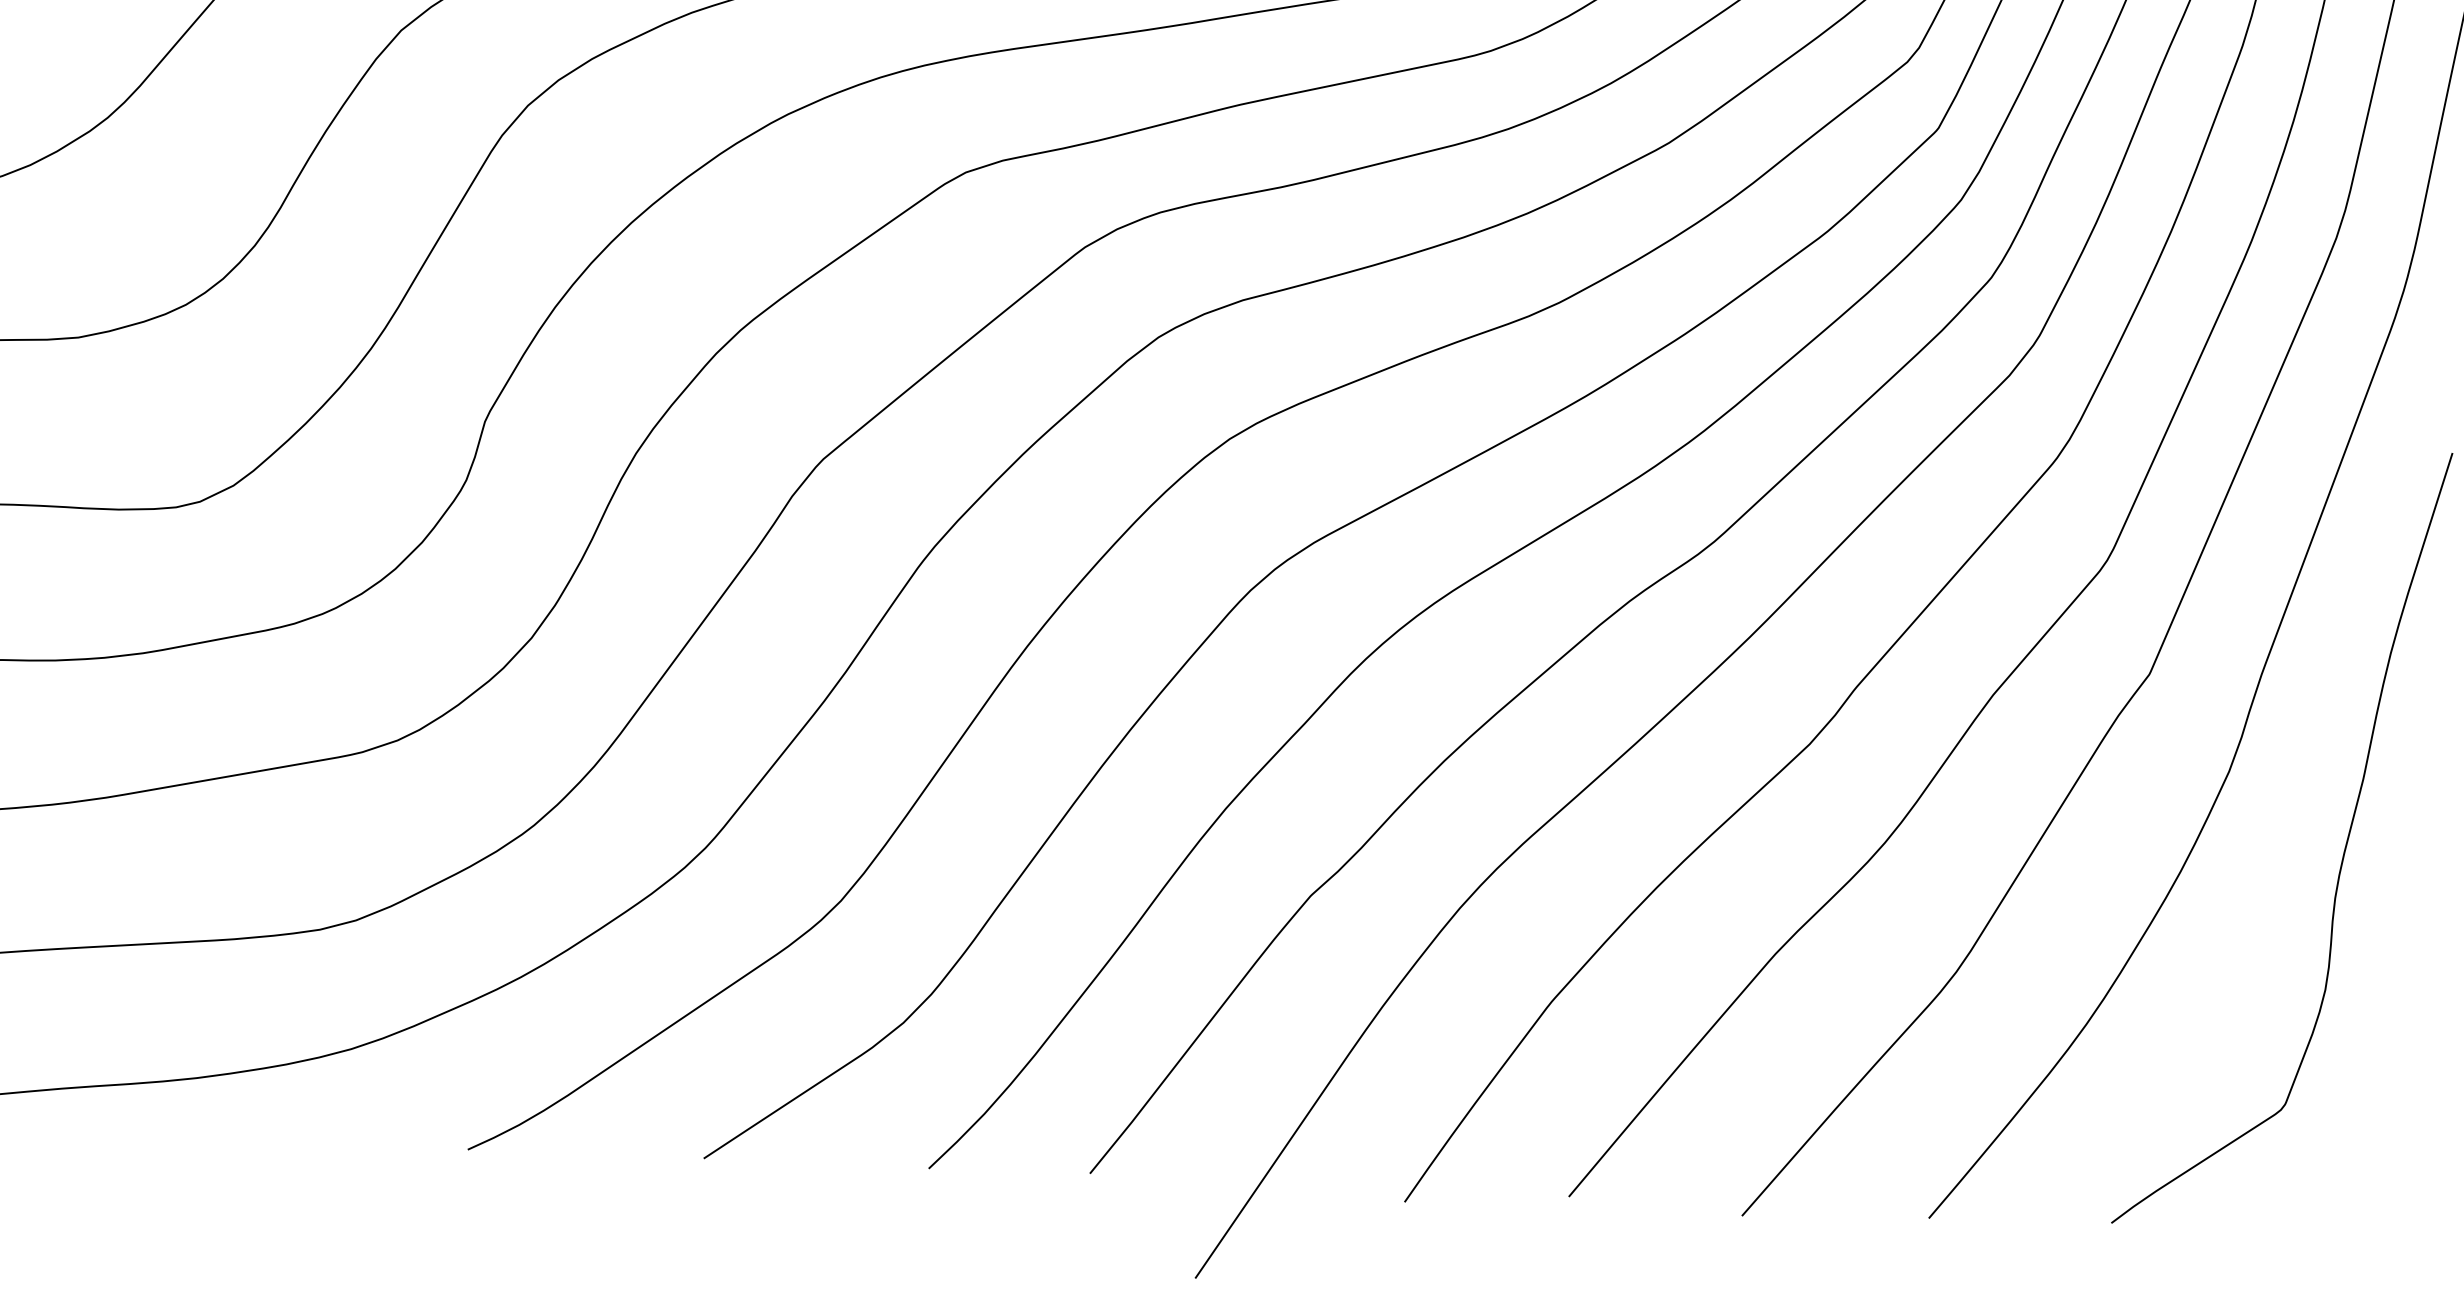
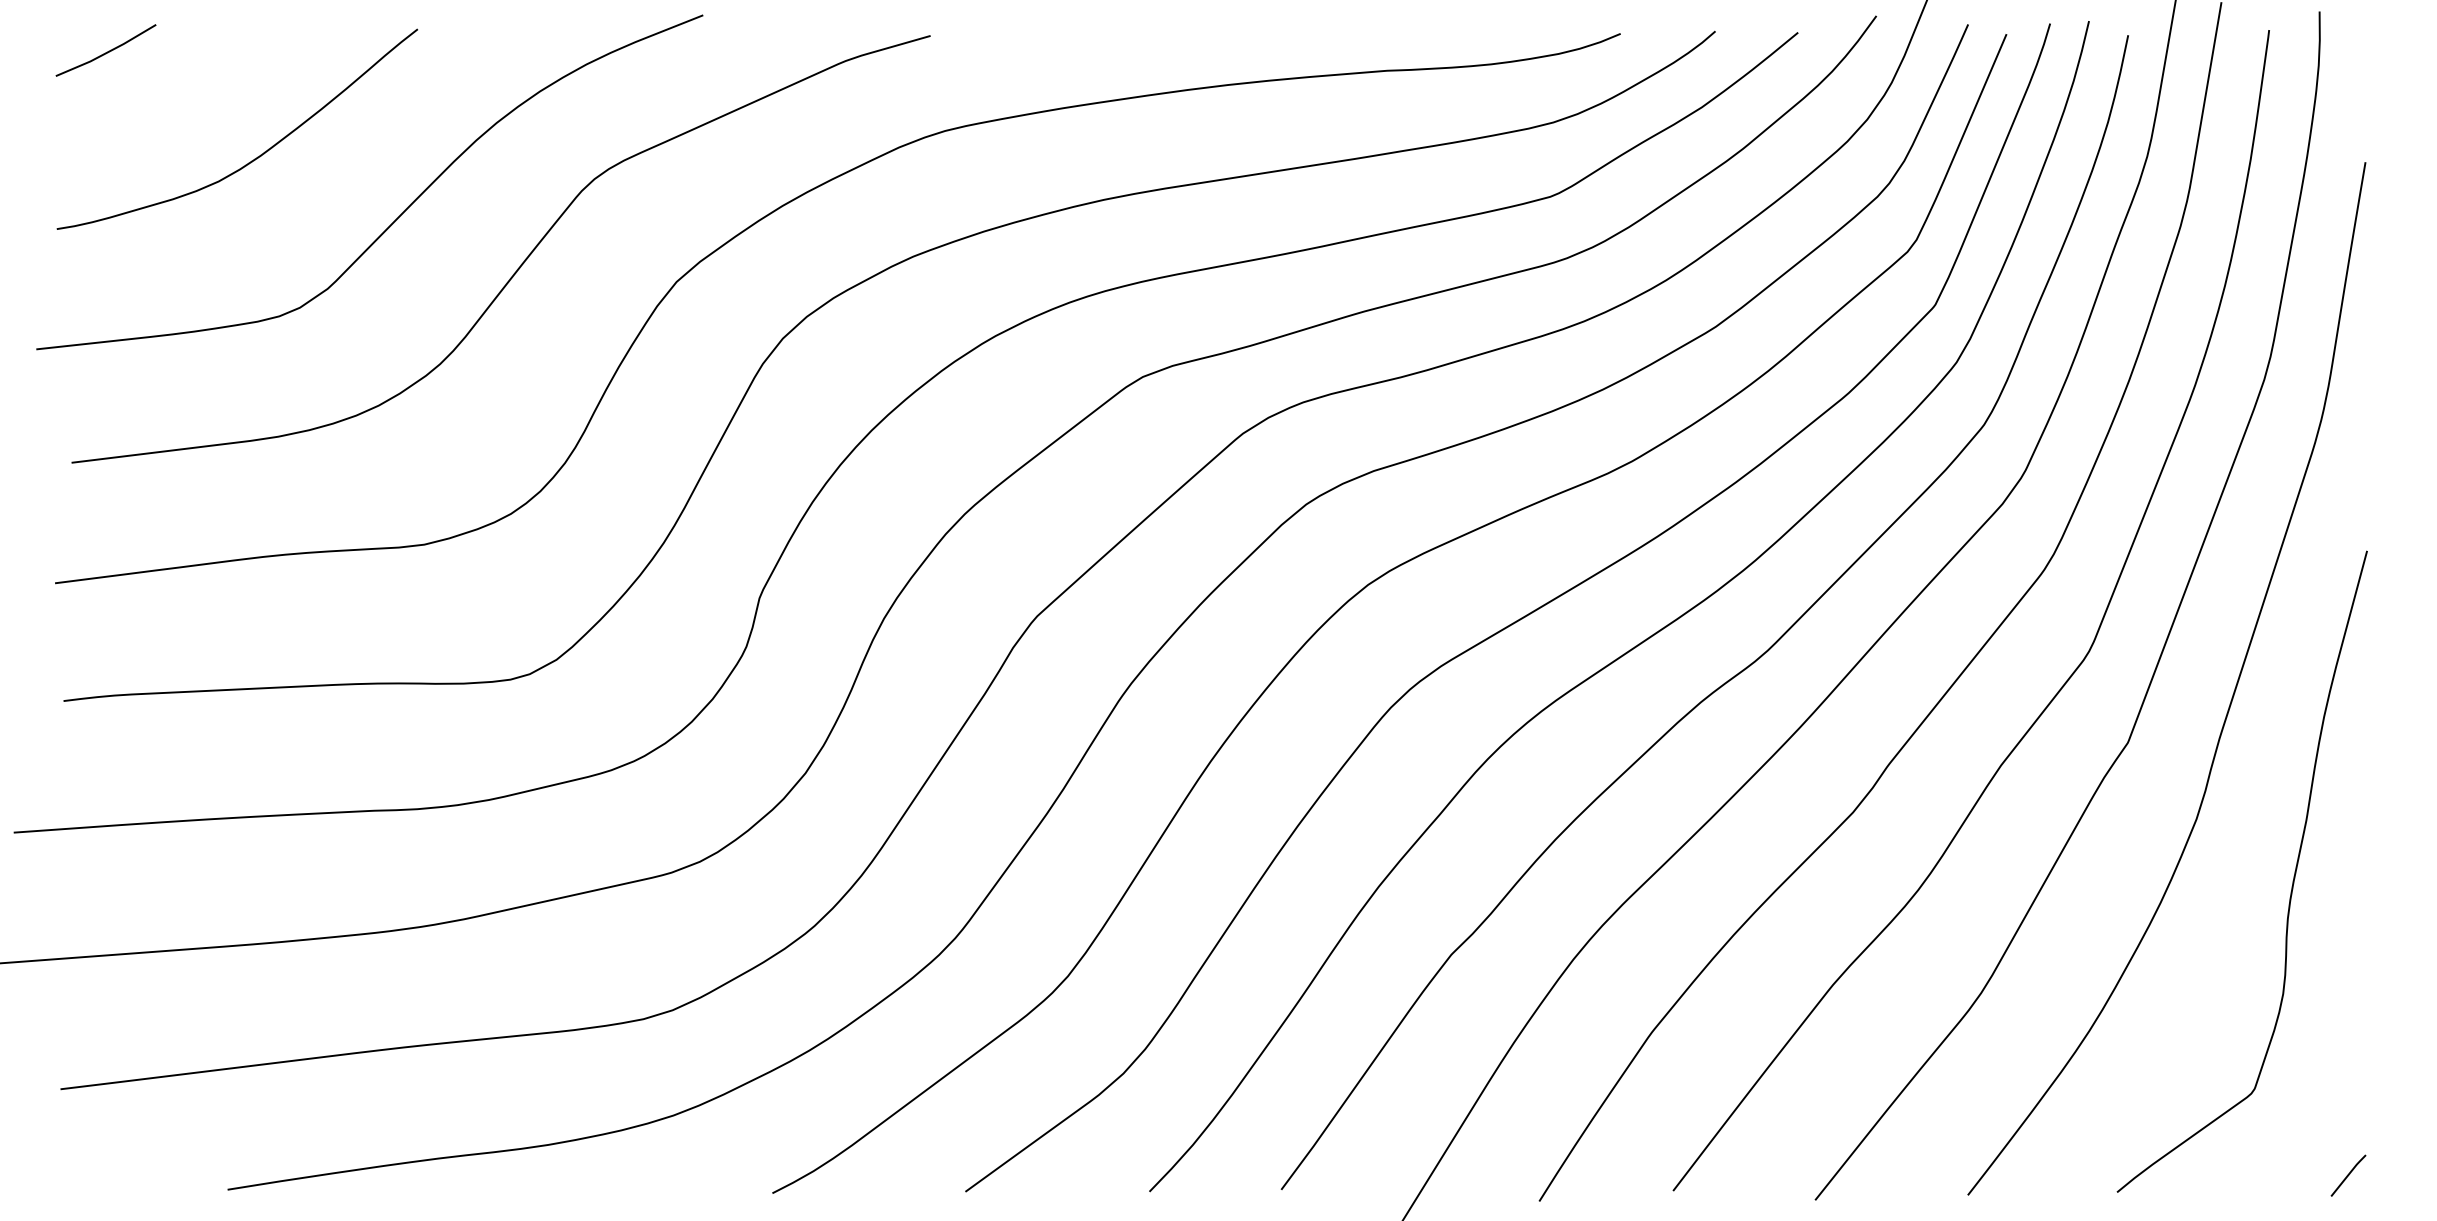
line: (2395, 1215) -> (2348, 1175), added

